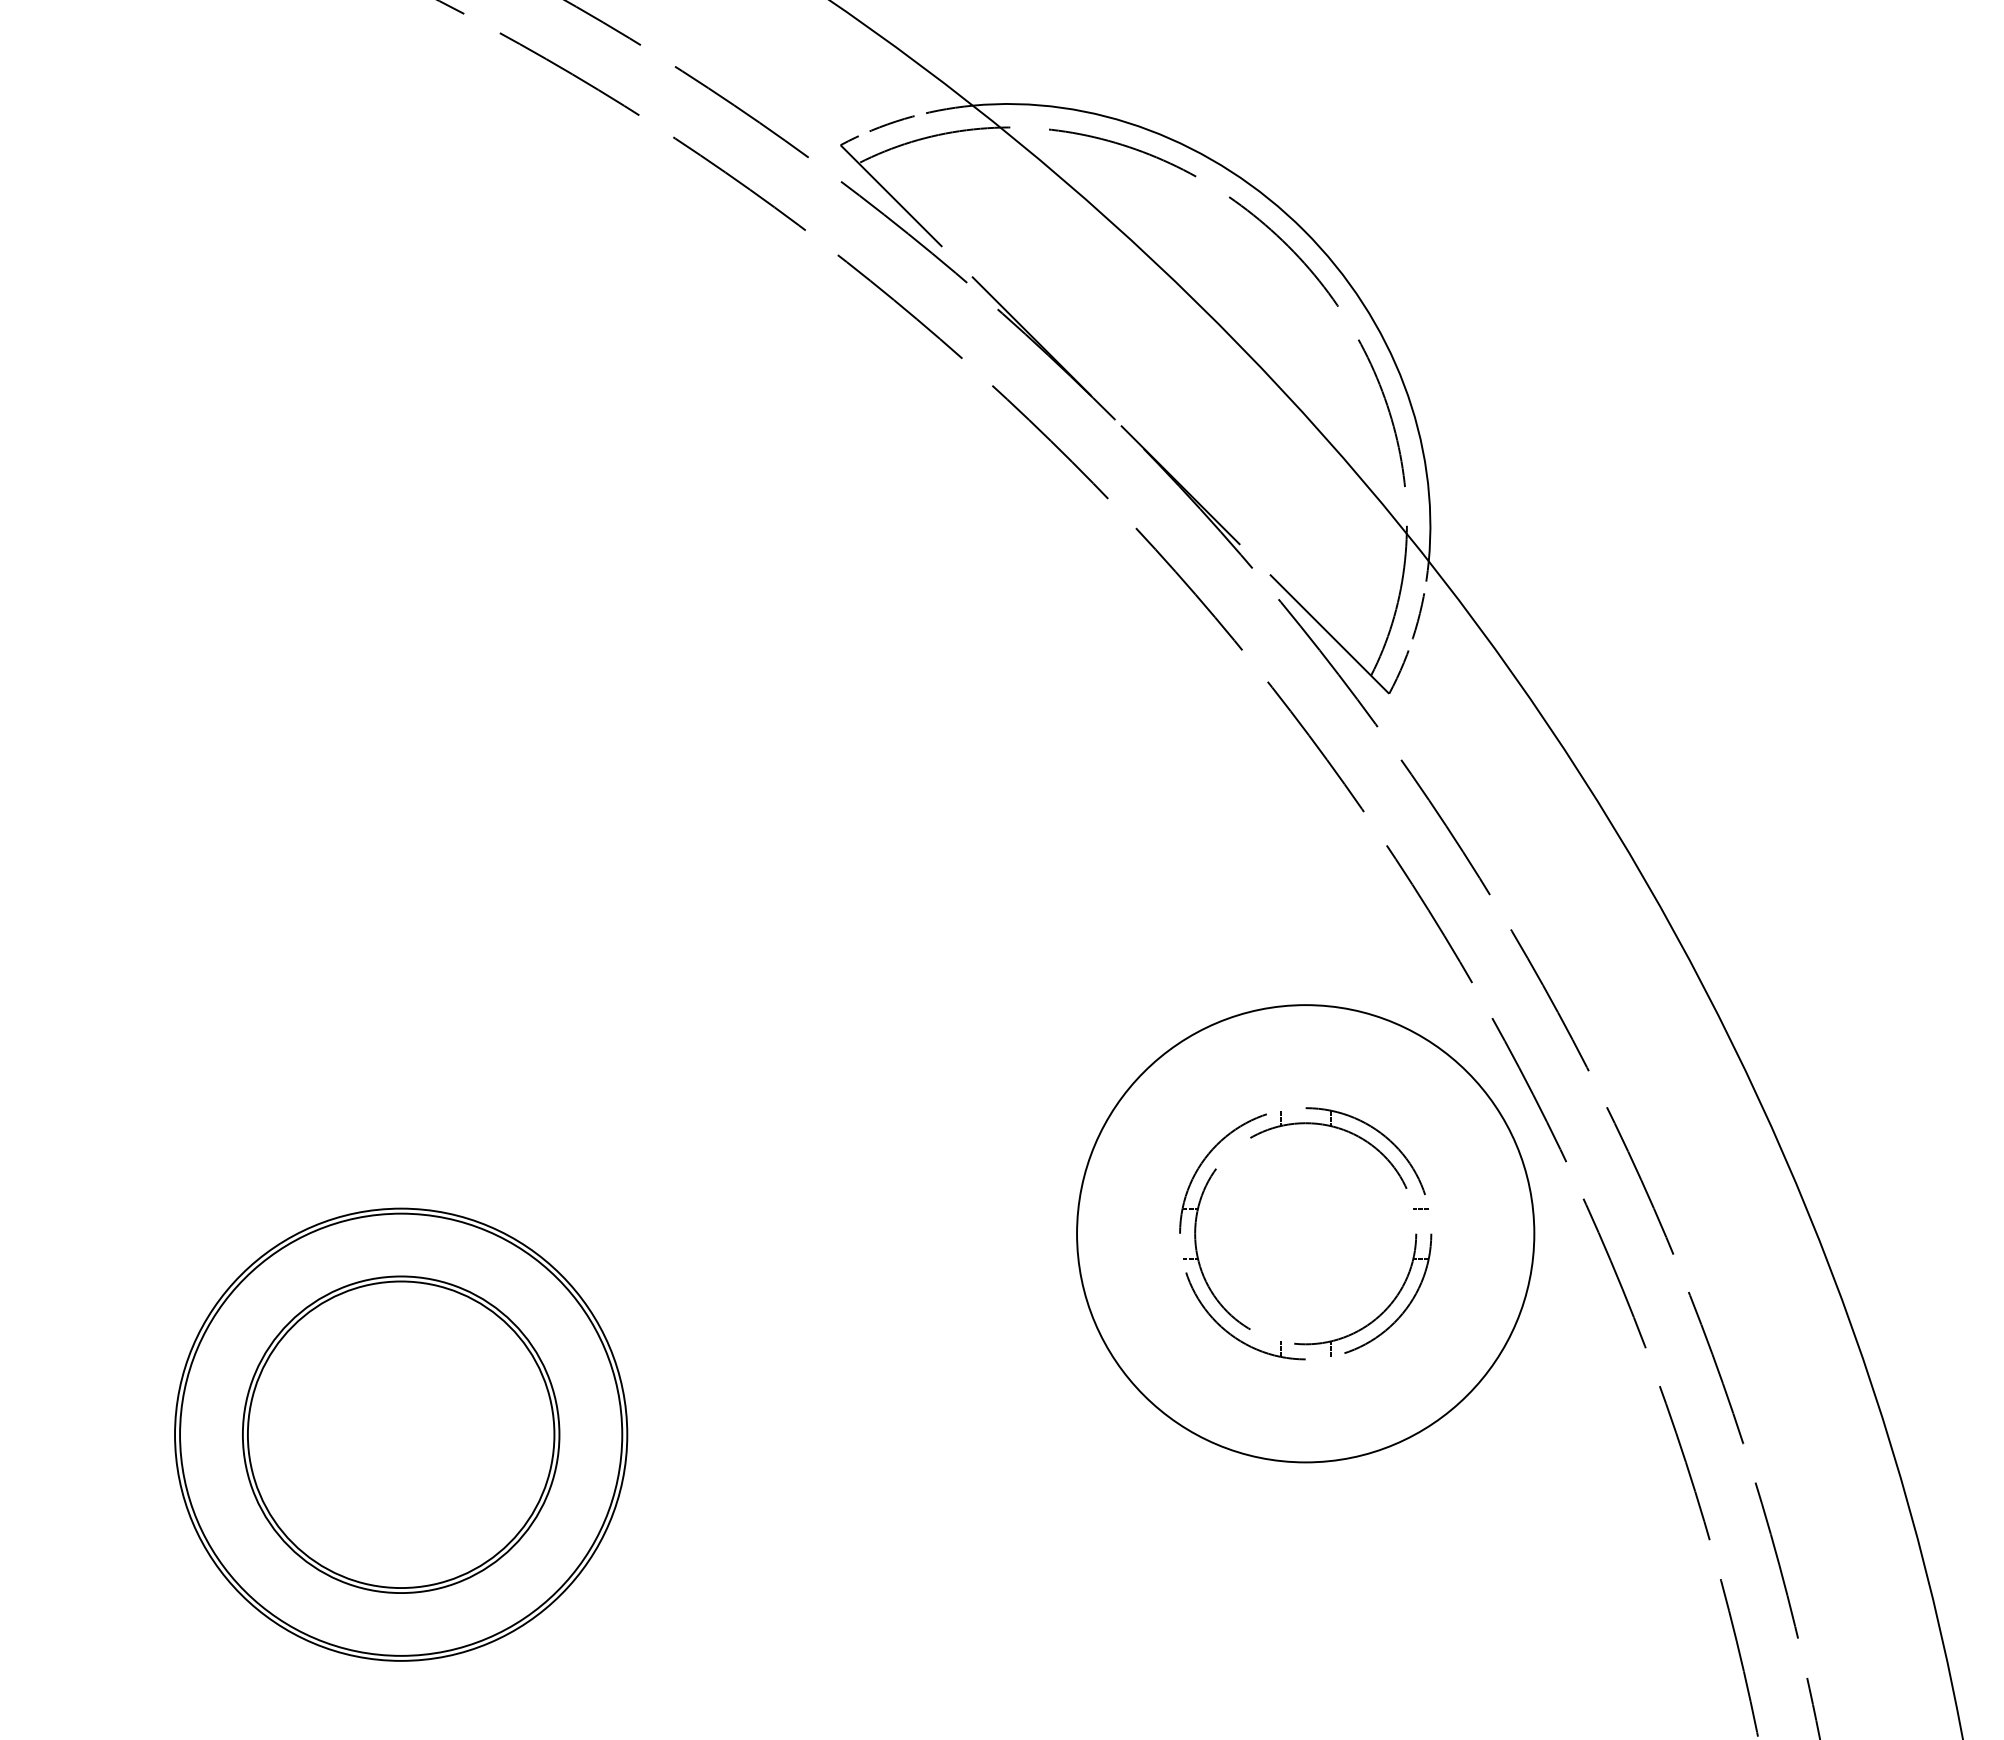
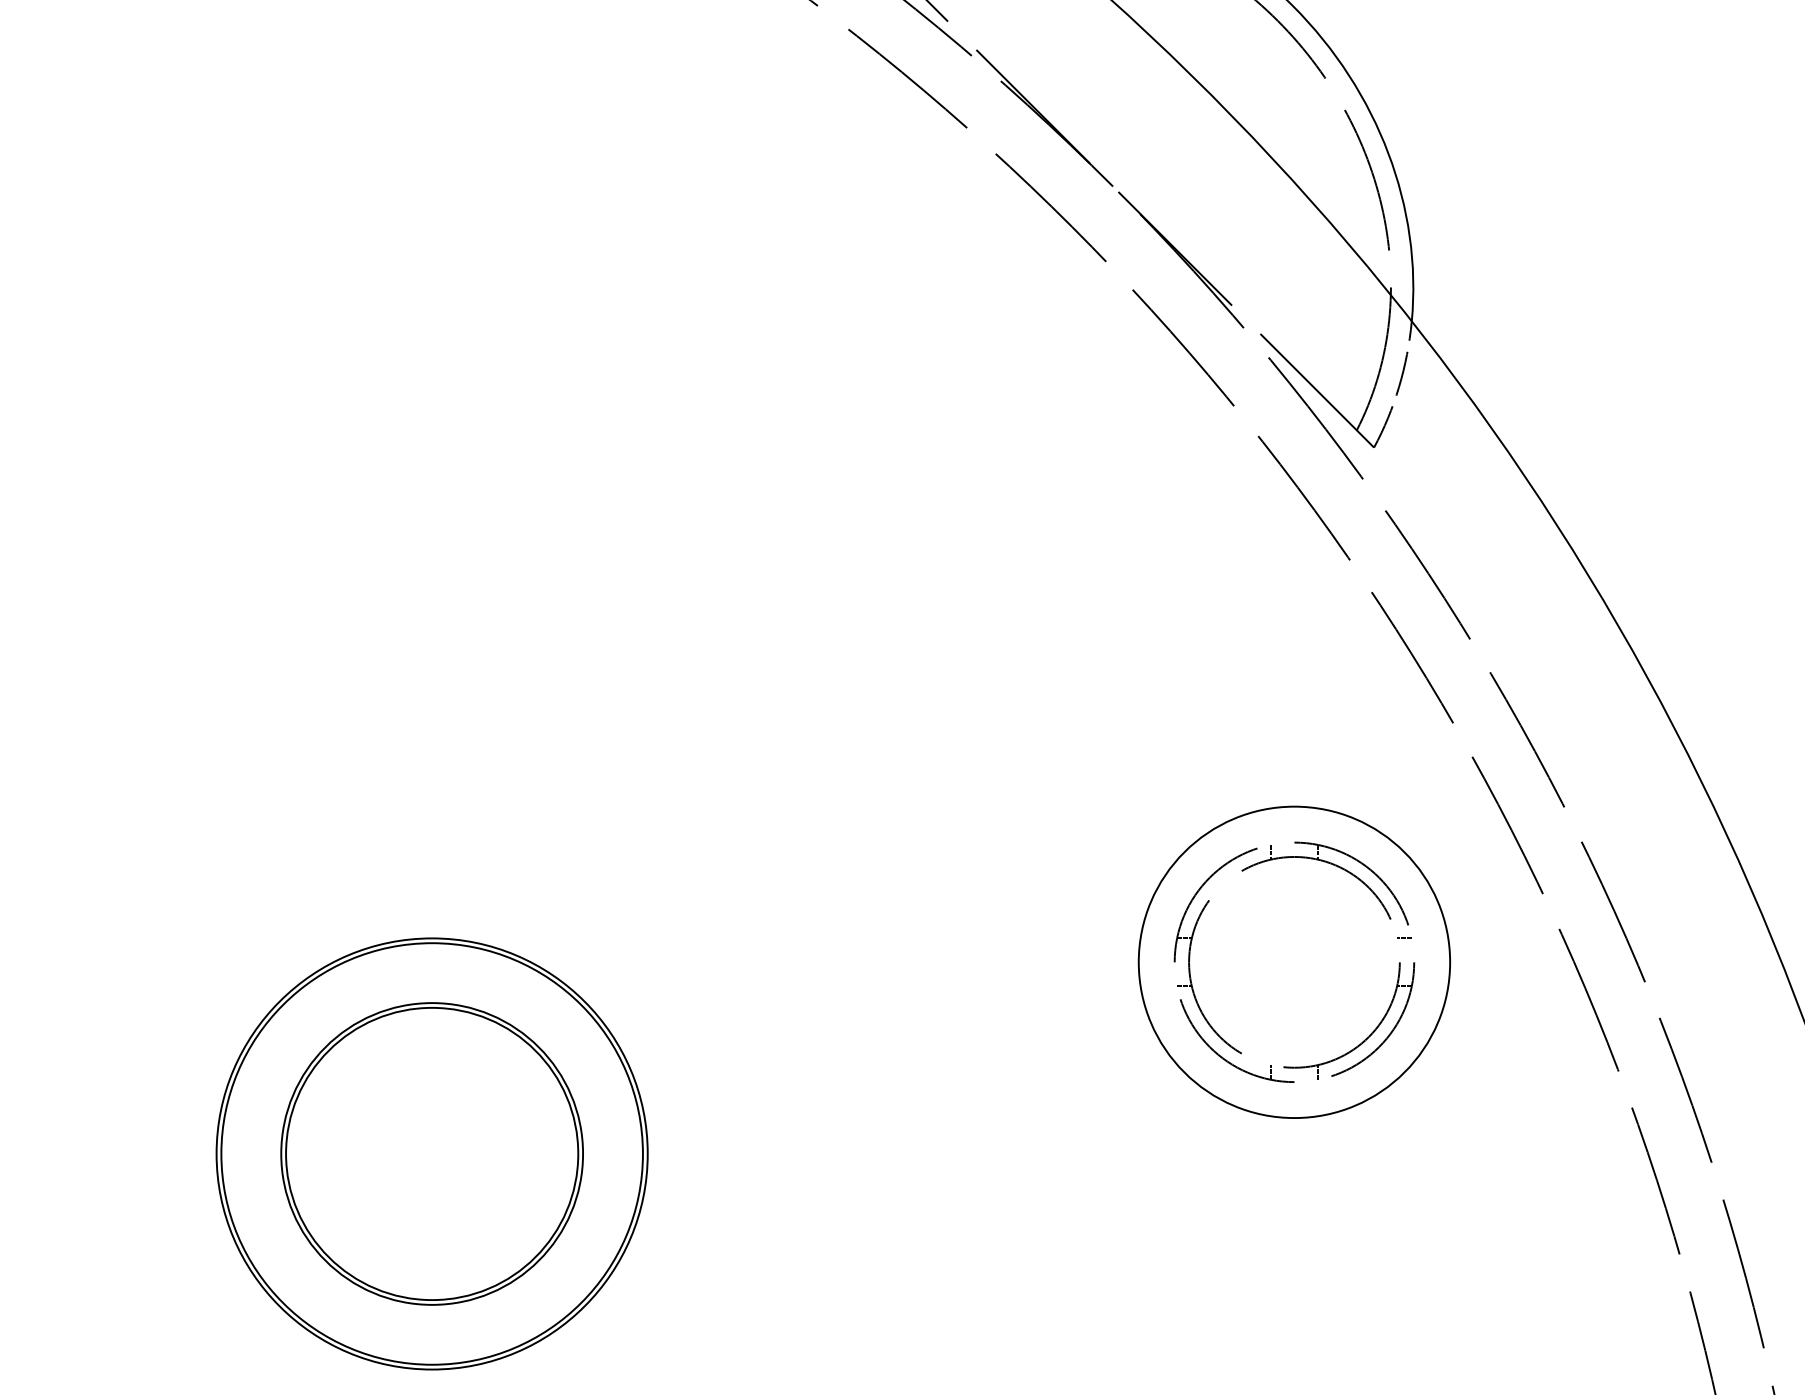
circle: (1305, 1233) -> (1294, 962), size x0.71

